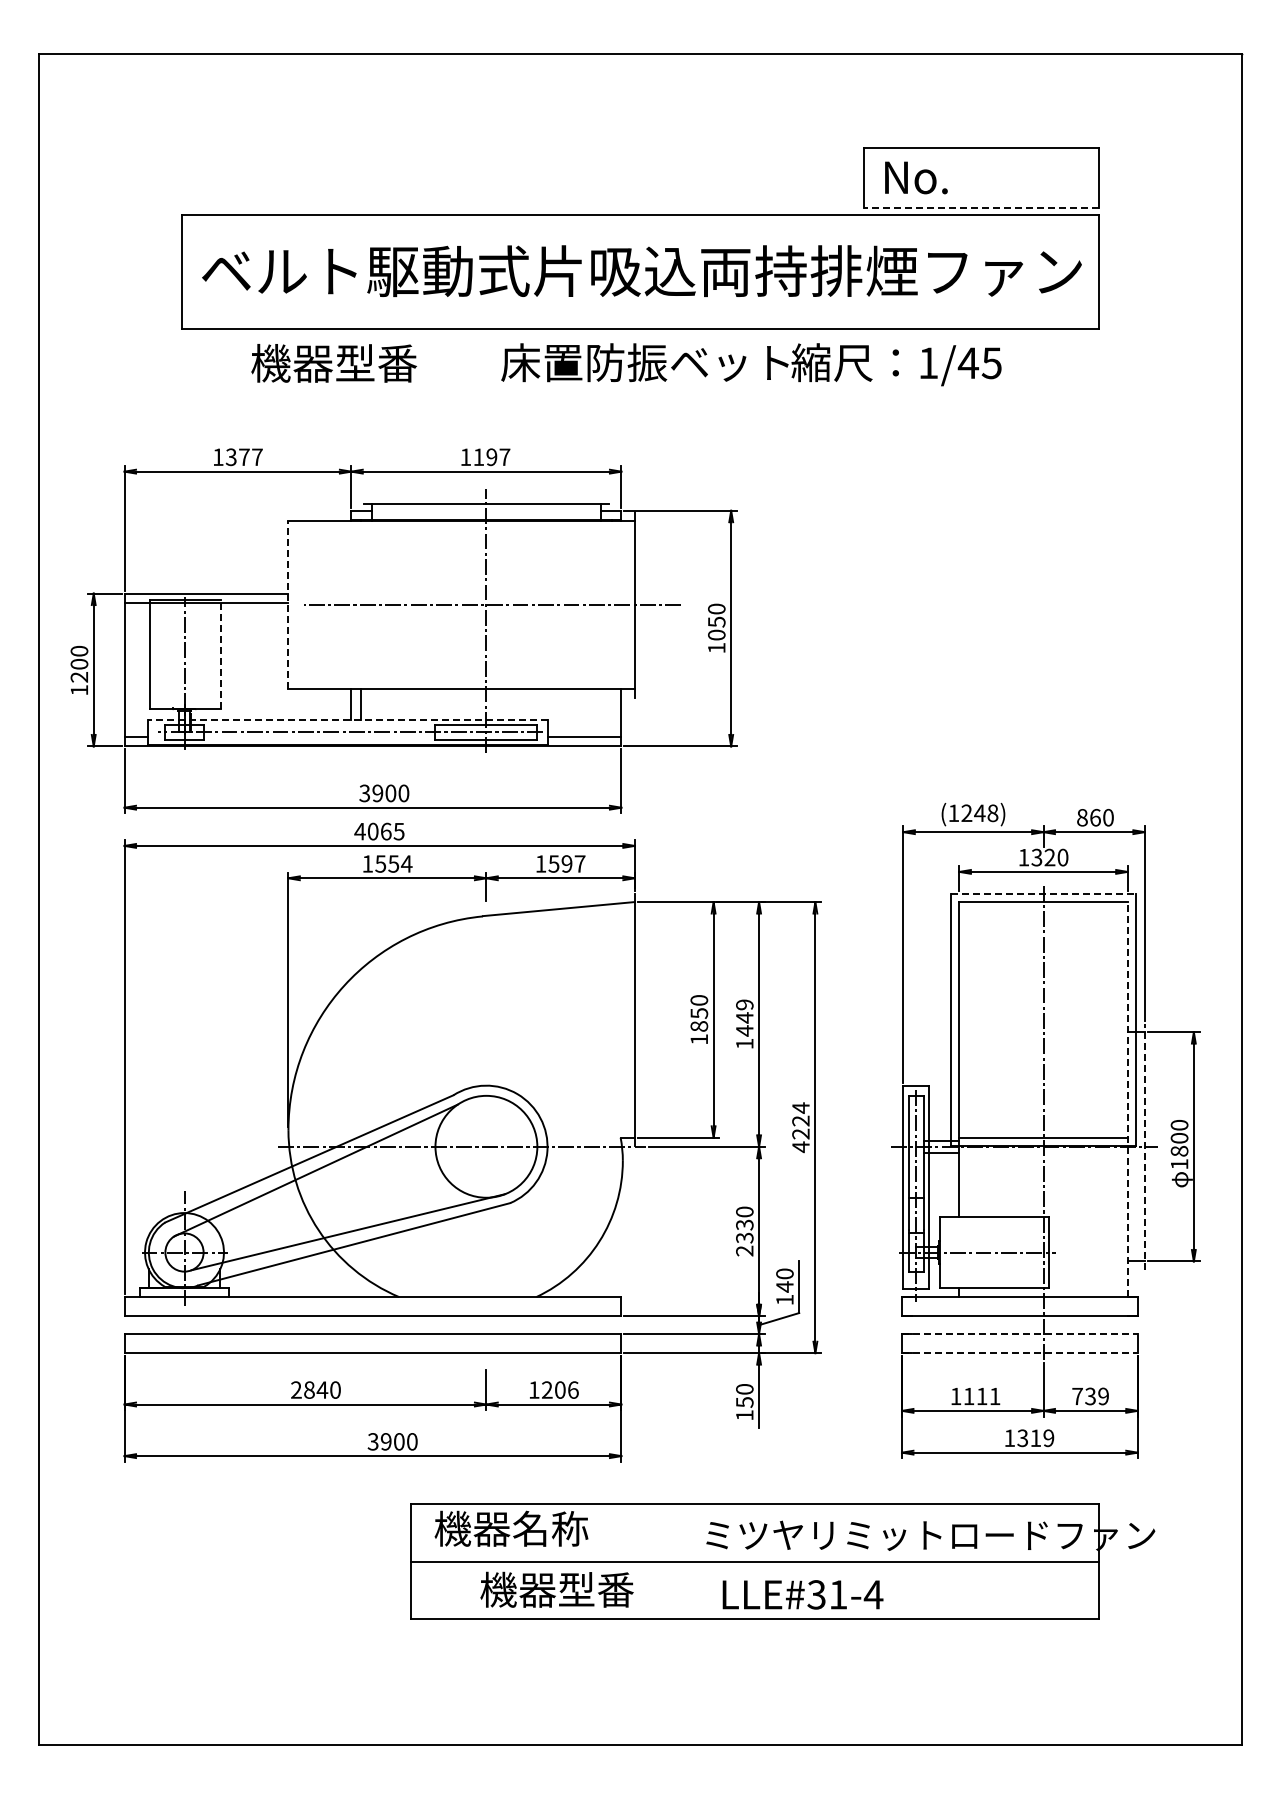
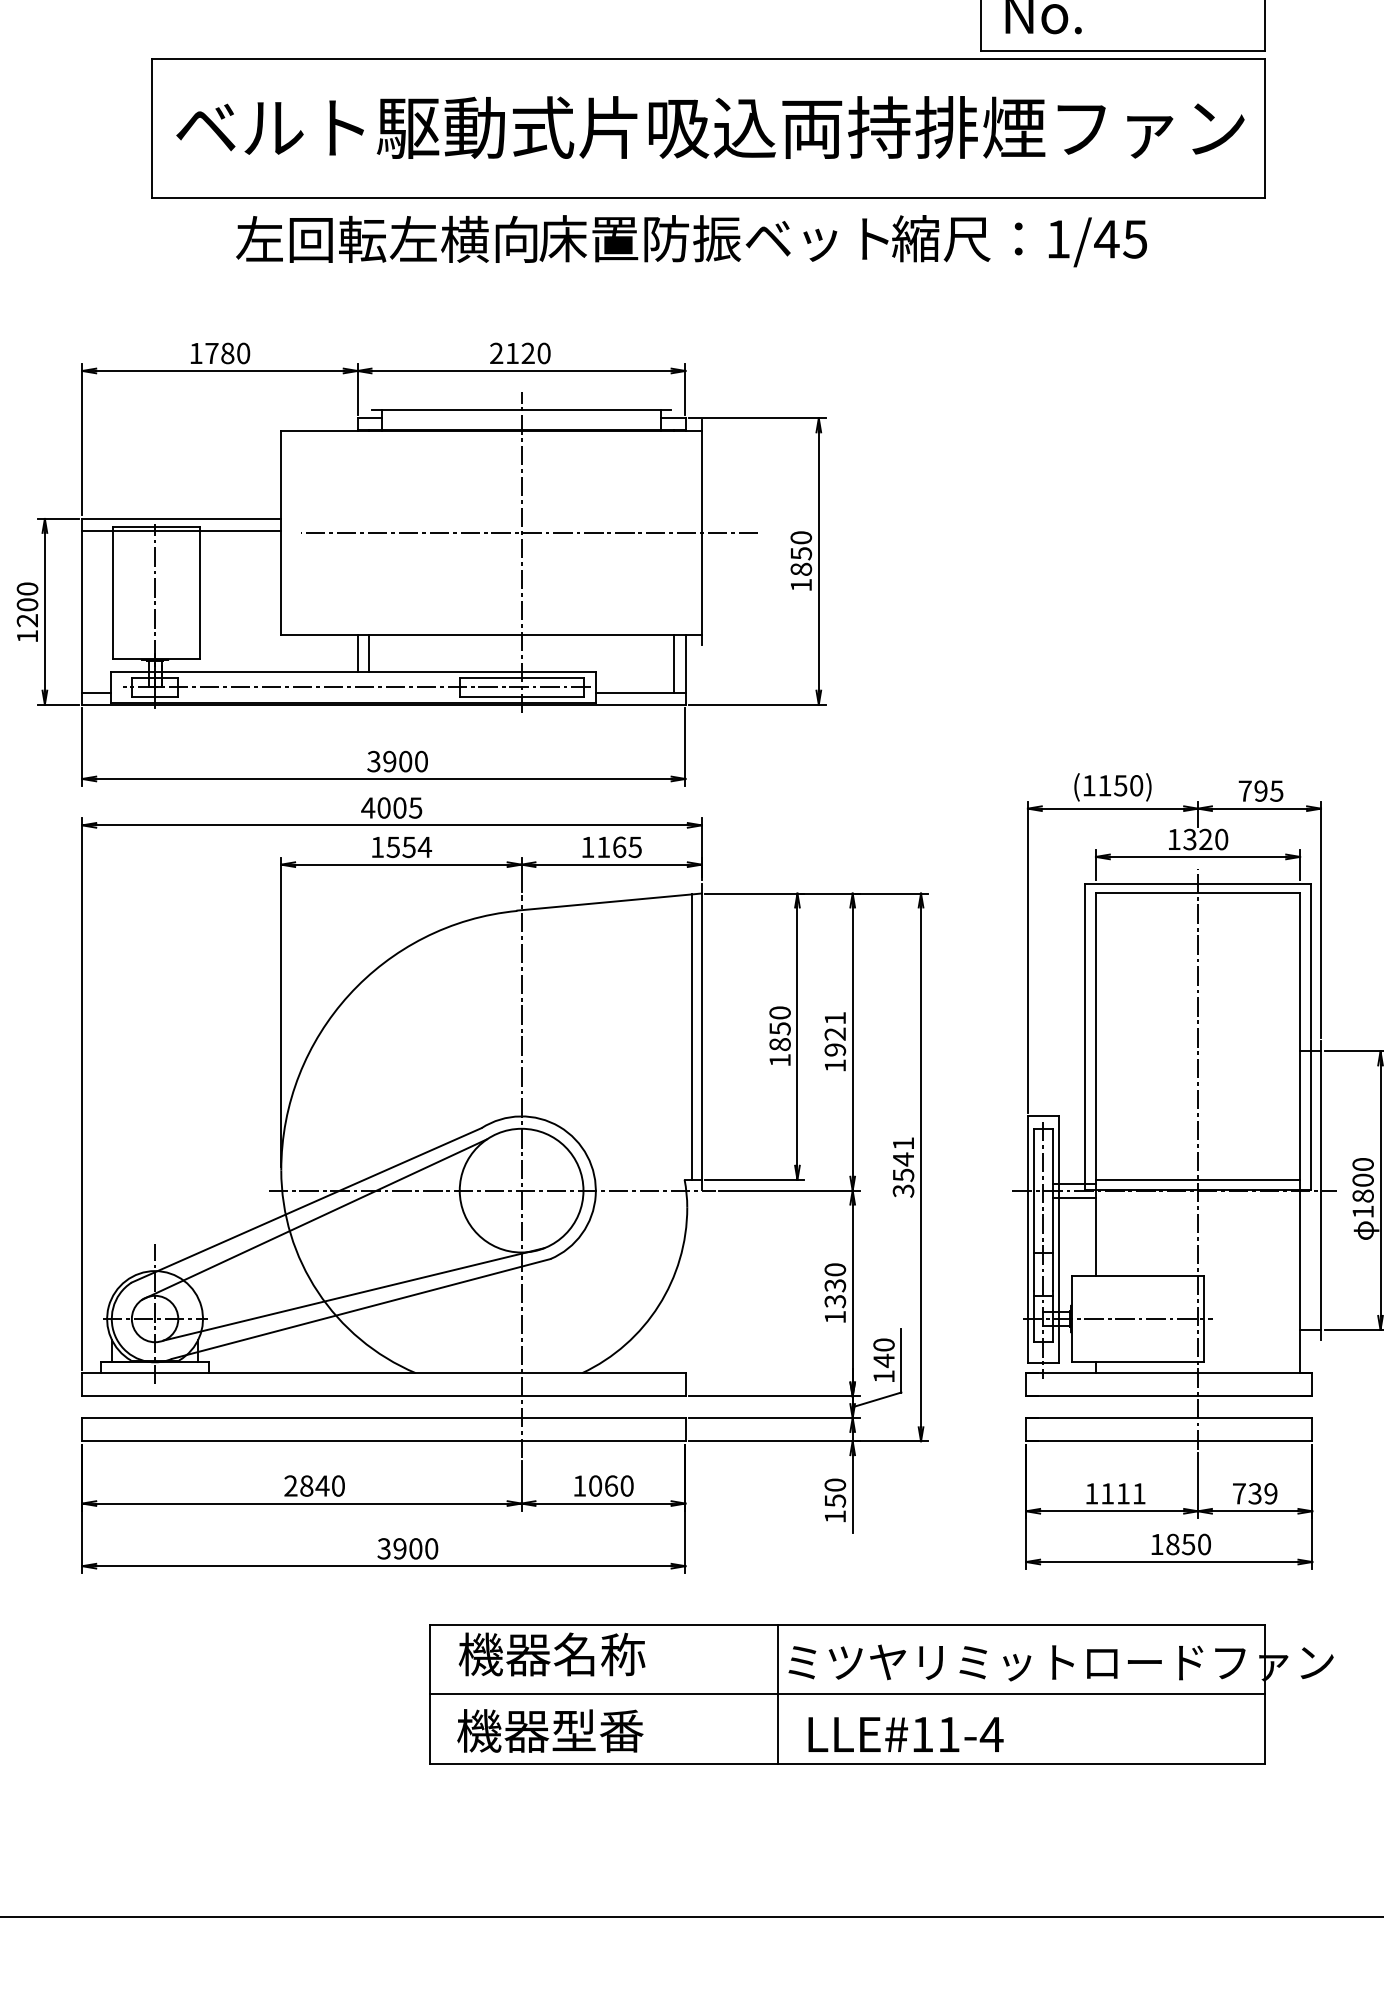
line: (981, 208) -> (1122, 51), dashed -> solid
text: (375, 363) -> (386, 239), 機器型番 -> 左回転左横向
text: (243, 457) -> (226, 353), 1377 -> 1780
text: (485, 457) -> (520, 353), 1197 -> 2120
line: (288, 604) -> (281, 532), dashed -> solid
text: (716, 634) -> (800, 568), 1050 -> 1850
line: (221, 653) -> (199, 591), dashed -> solid
line: (611, 712) -> (673, 663), added
line: (347, 719) -> (352, 671), dashed -> solid
text: (979, 813) -> (1120, 785), (1248) -> (1150)
text: (1095, 817) -> (1261, 790), 860 -> 795
text: (386, 831) -> (400, 807), 4065 -> 4005
text: (566, 863) -> (618, 846), 1597 -> 1165
line: (1043, 894) -> (1197, 884), dashed -> solid
text: (744, 1017) -> (834, 1033), 1449 -> 1921
line: (626, 1019) -> (691, 1036), added
line: (1127, 1099) -> (1299, 1133), dashed -> solid
text: (800, 1127) -> (902, 1167), 4224 -> 3541
line: (486, 1134) -> (521, 1175), added
line: (1144, 1146) -> (1320, 1190), dashed -> solid
text: (744, 1250) -> (834, 1316), 2330 -> 1330
line: (1019, 1334) -> (1168, 1418), dashed -> solid
line: (1019, 1353) -> (1168, 1441), dashed -> solid
text: (560, 1389) -> (611, 1485), 1206 -> 1060
text: (1035, 1438) -> (1188, 1544), 1319 -> 1850
line: (697, 1561) -> (777, 1694), added
text: (556, 1589) -> (549, 1730), moved
text: (816, 1594) -> (922, 1734), LLE#31-4 -> LLE#11-4

